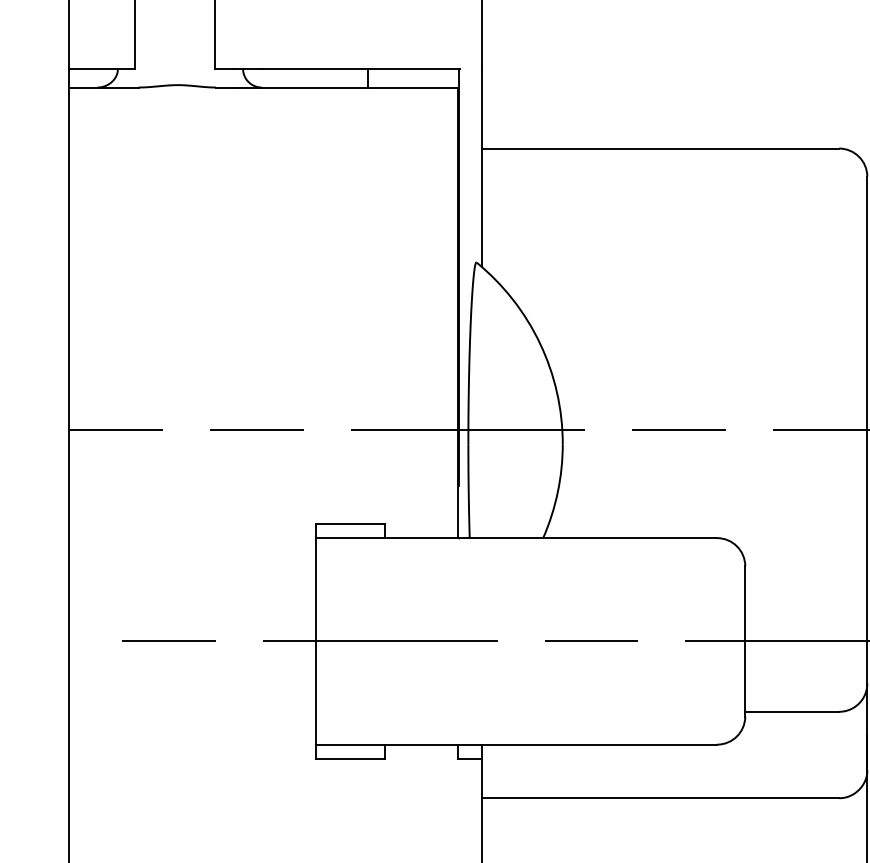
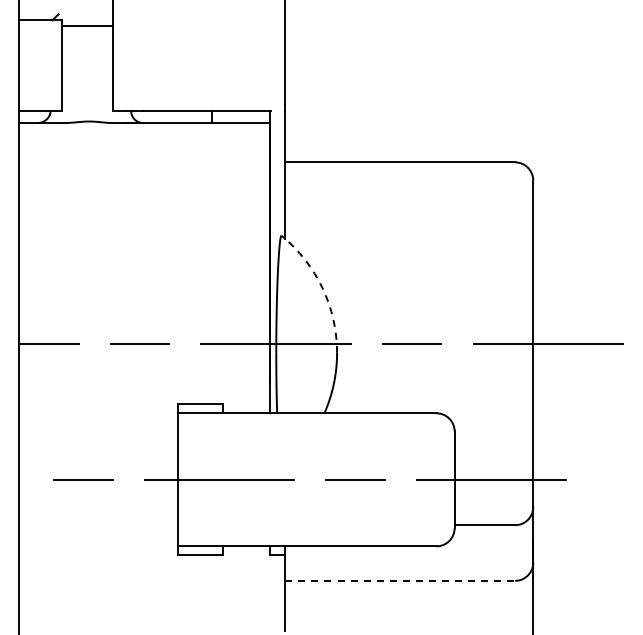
arc: (540, 344) -> (322, 288), solid -> dashed
line: (661, 797) -> (400, 580), solid -> dashed

